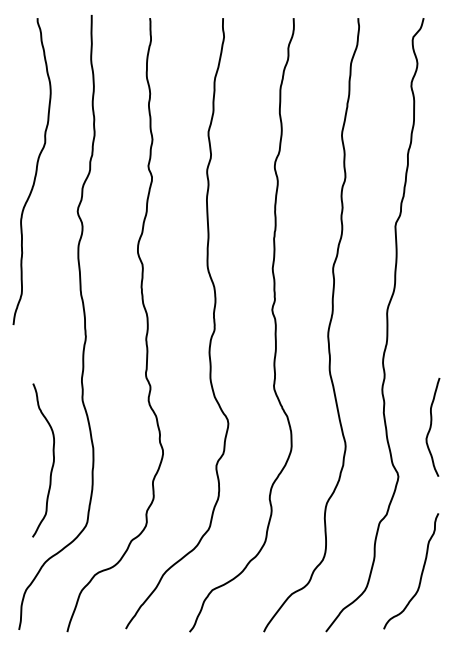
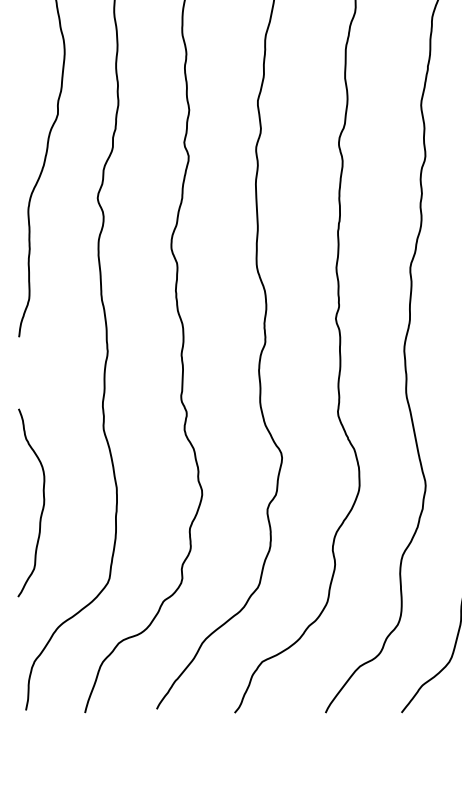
curve: (52, 462) -> (42, 505), moved

